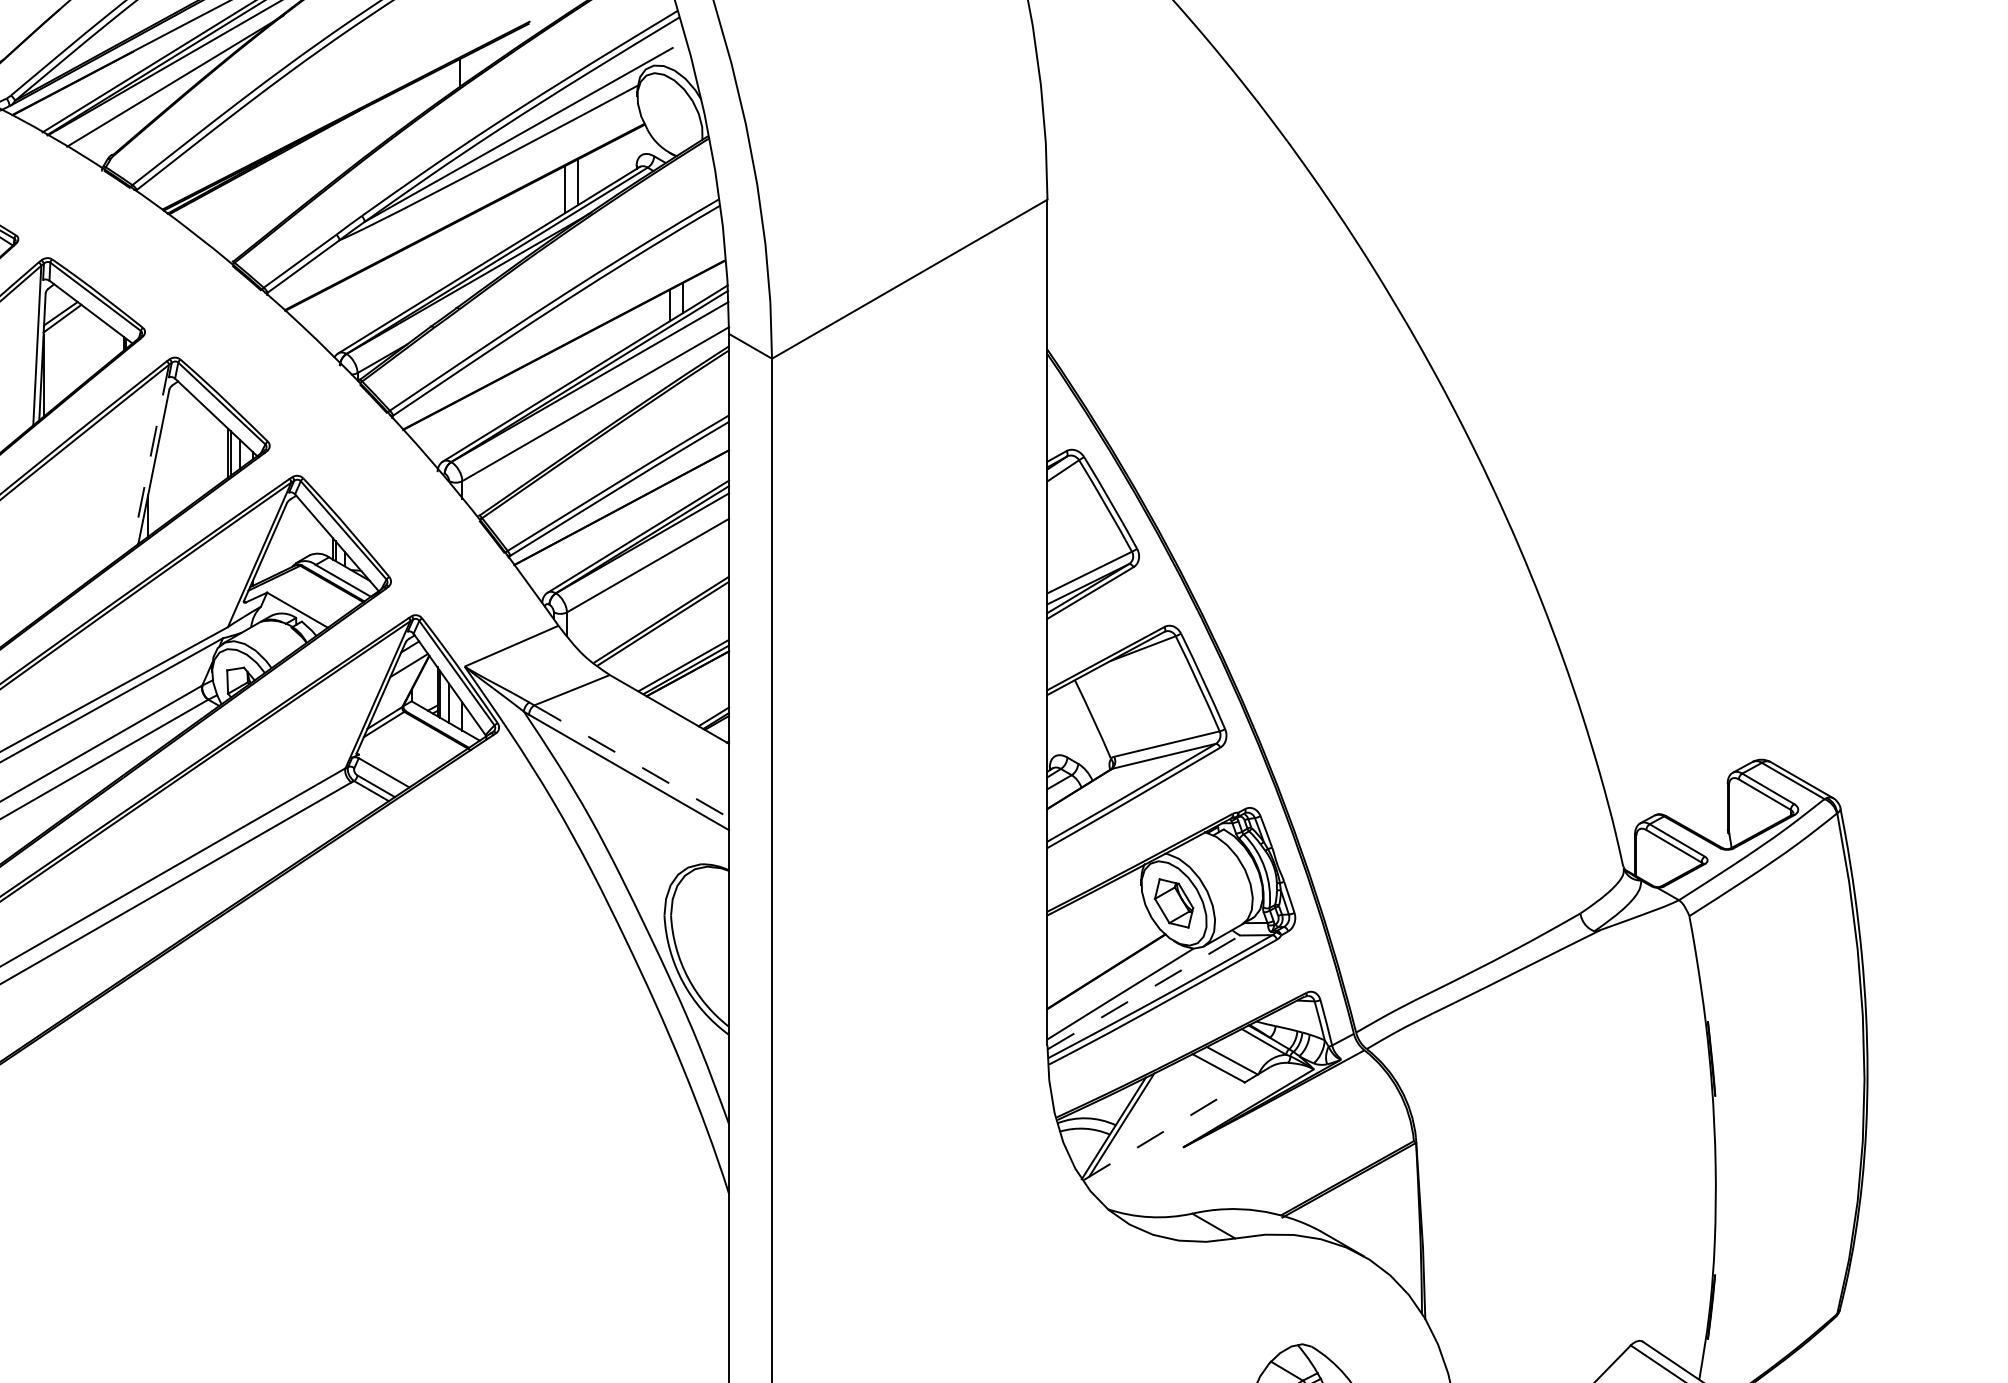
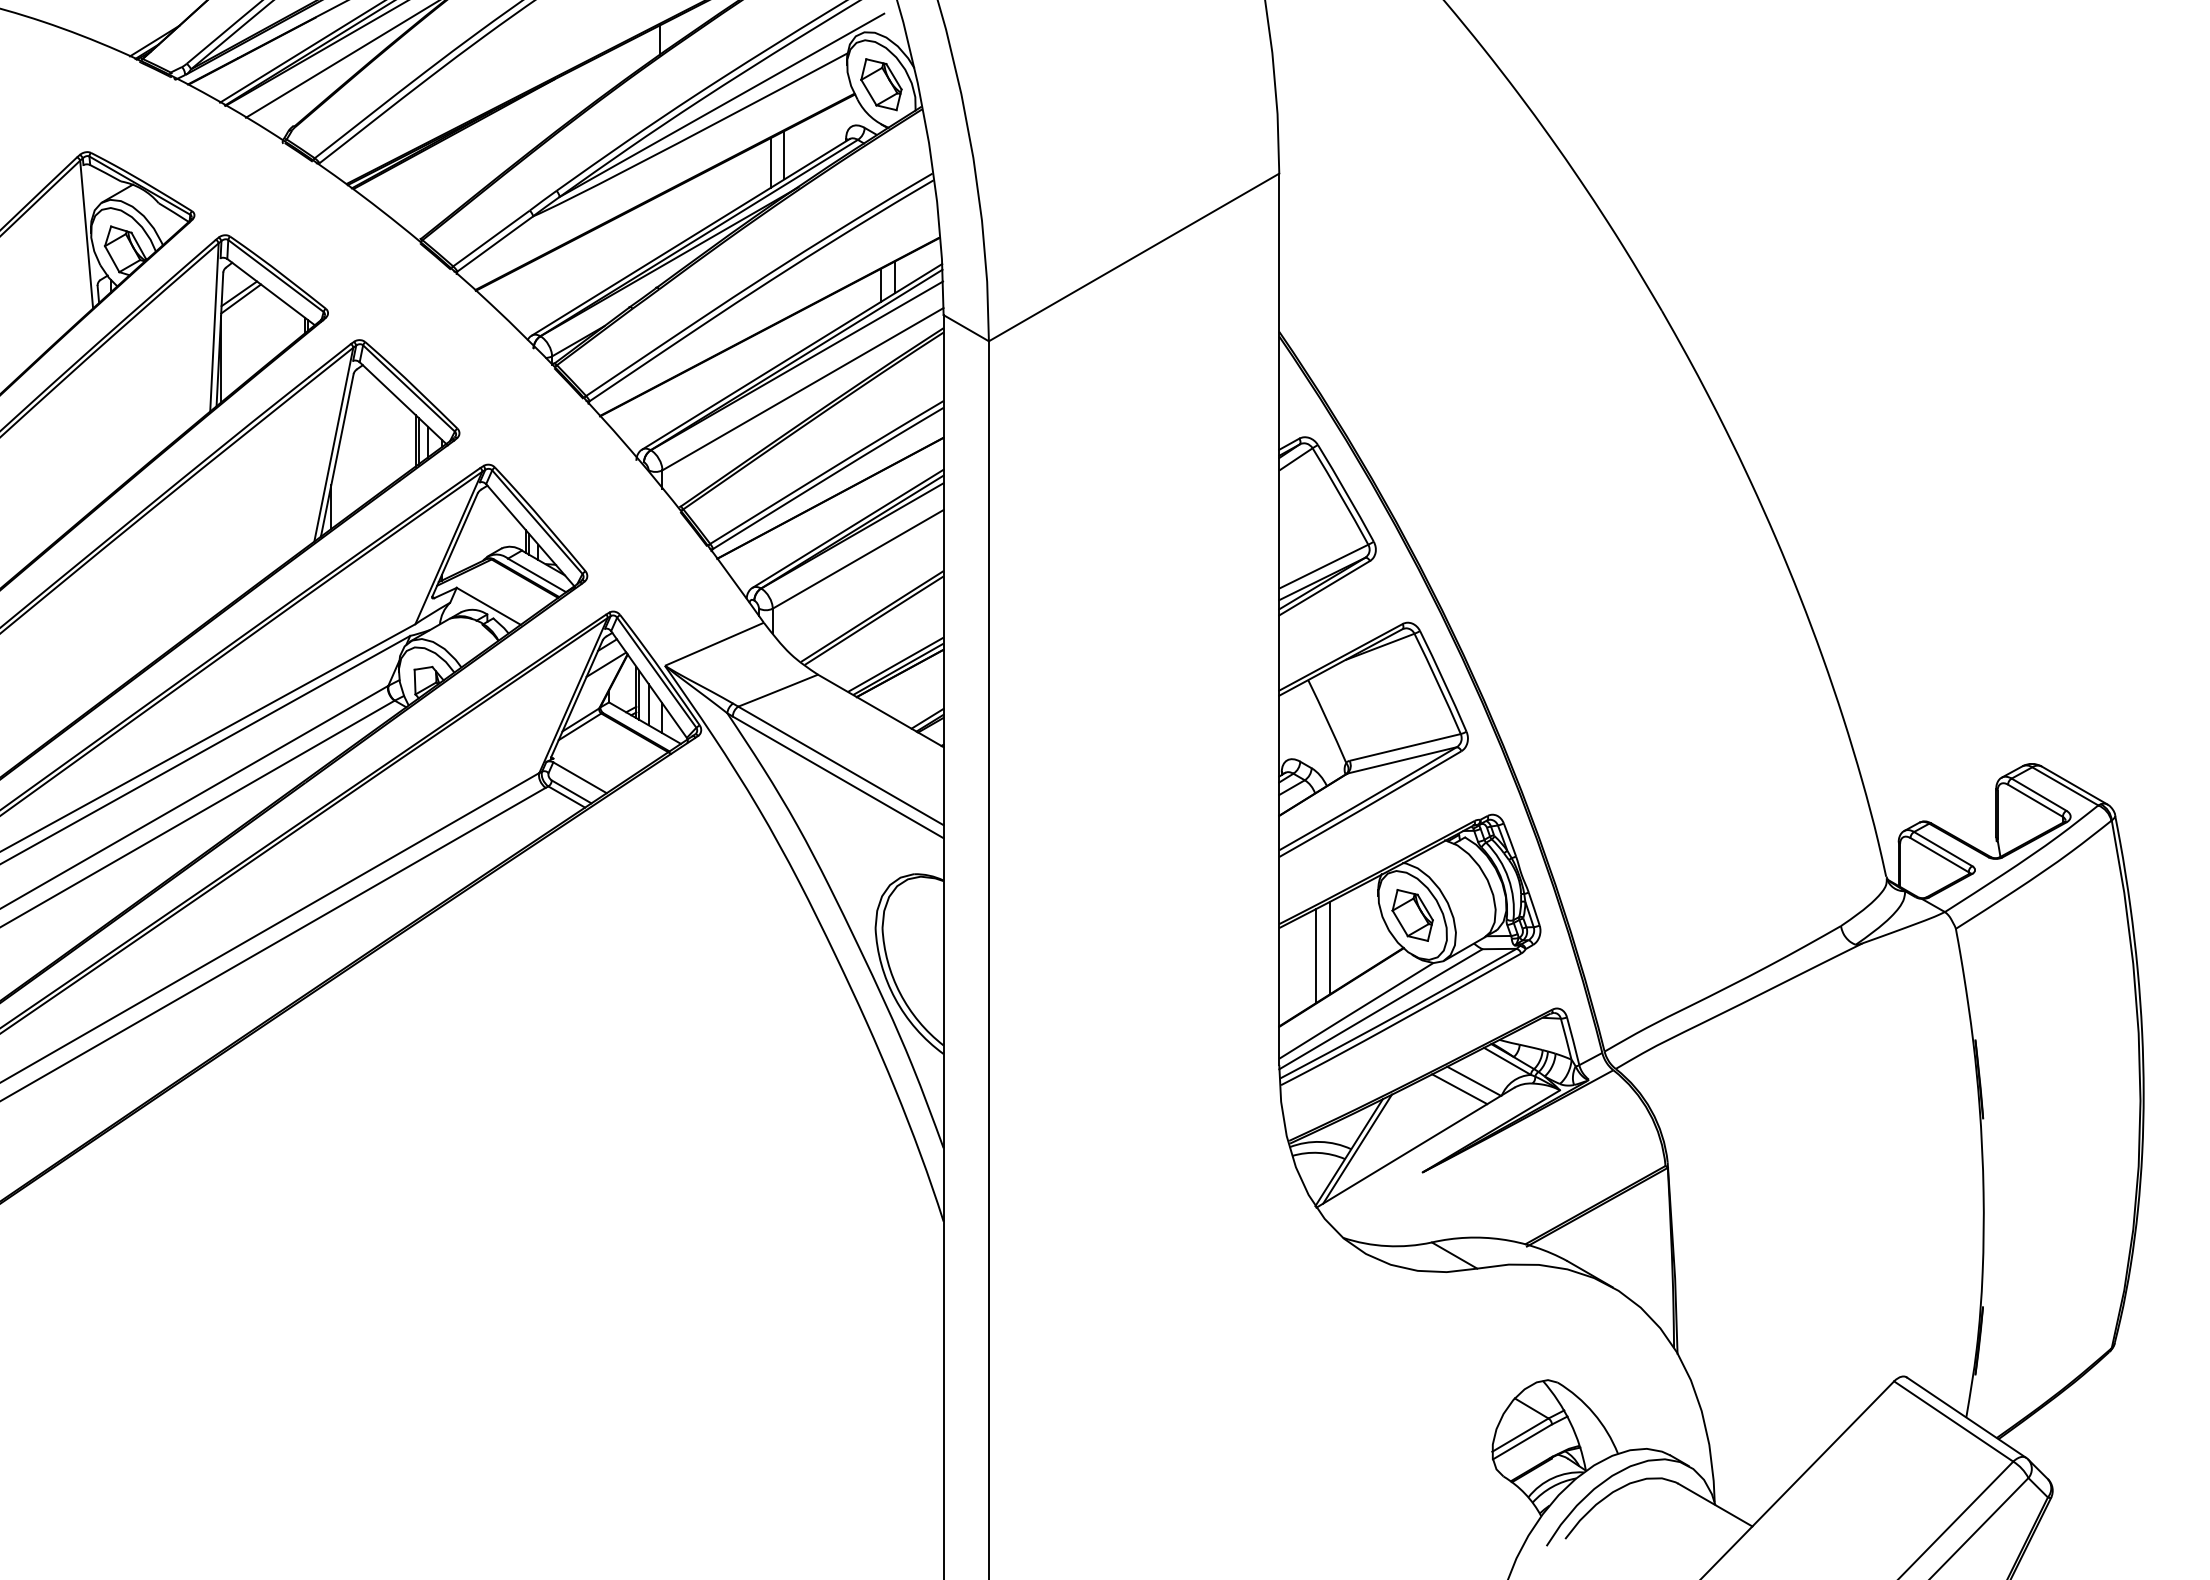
part: (670, 115) -> (881, 84), added
line: (150, 456) -> (333, 444), dashed -> solid
line: (631, 761) -> (840, 765), dashed -> solid
line: (1096, 933) -> (1330, 947), added
line: (1082, 941) -> (1316, 955), added
line: (1144, 992) -> (1381, 1009), dashed -> solid
line: (1176, 1123) -> (1415, 1147), dashed -> solid

